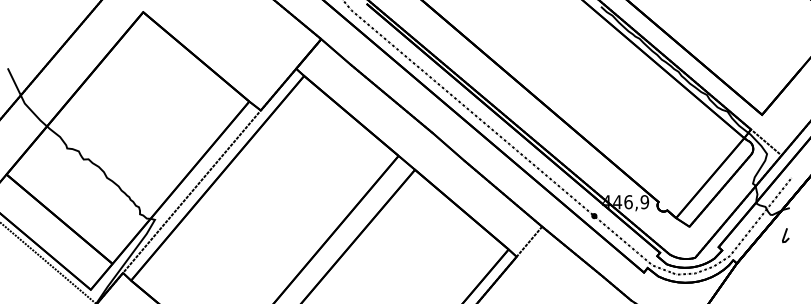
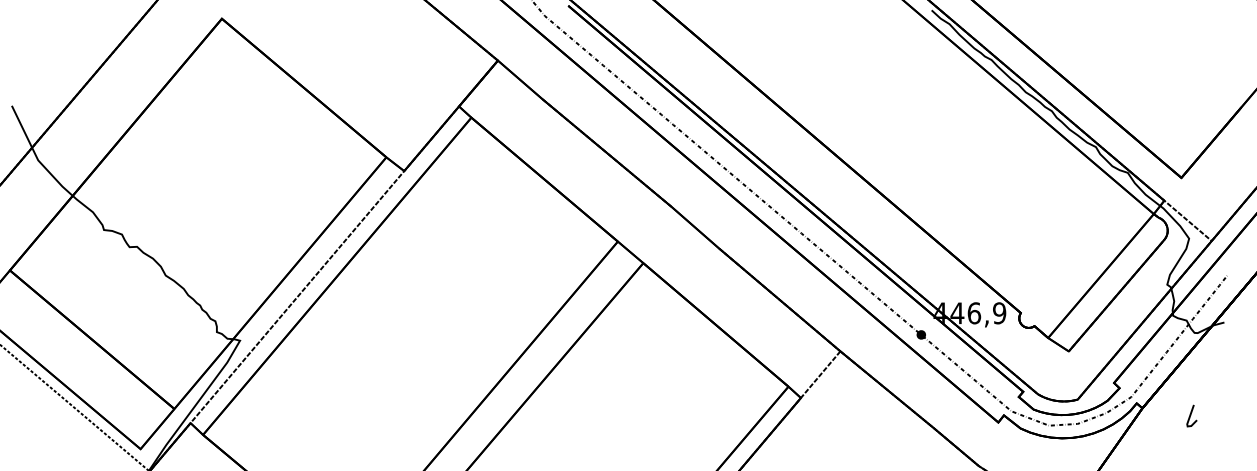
line: (785, 235) -> (1191, 416), moved

